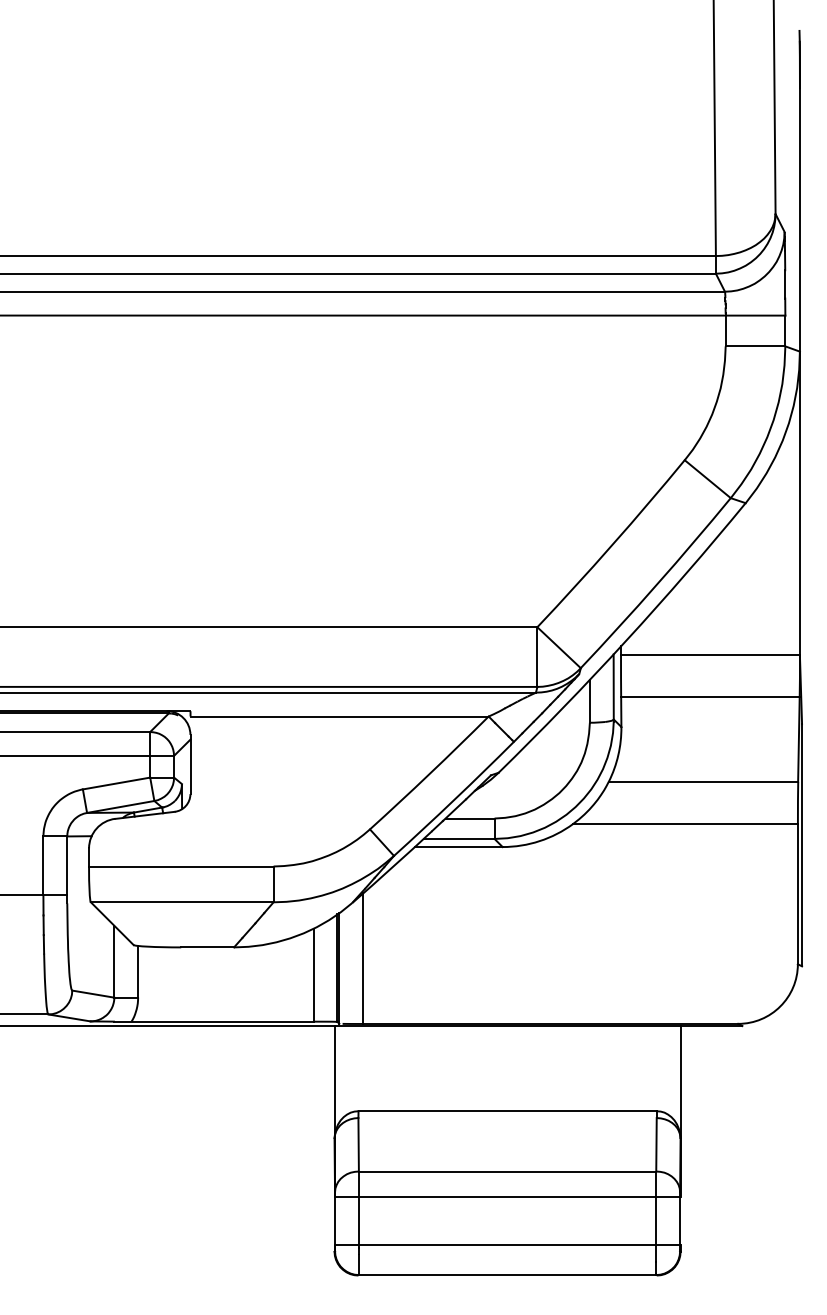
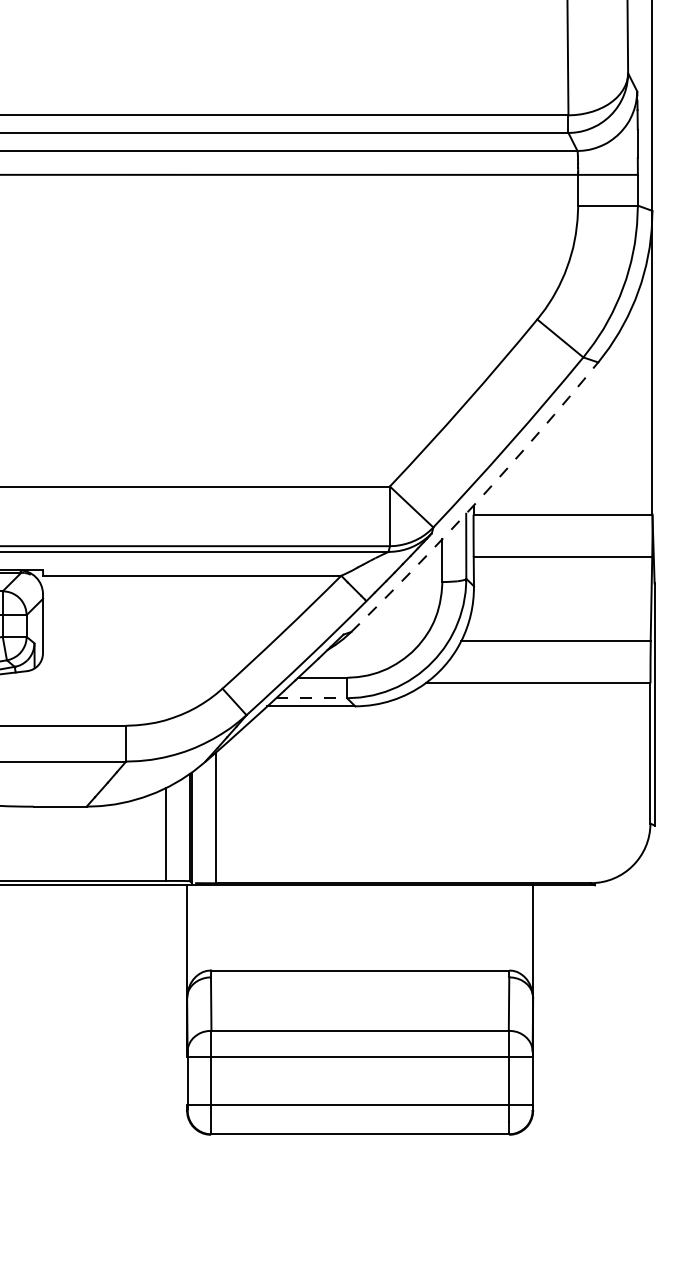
arc: (625, 641) -> (478, 500), solid -> dashed
line: (459, 838) -> (312, 697), solid -> dashed

